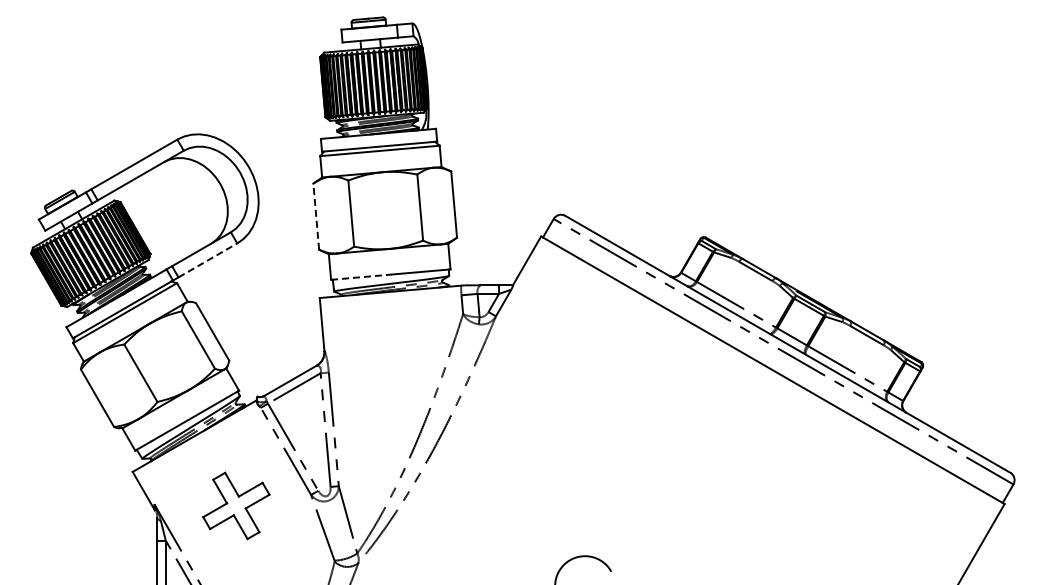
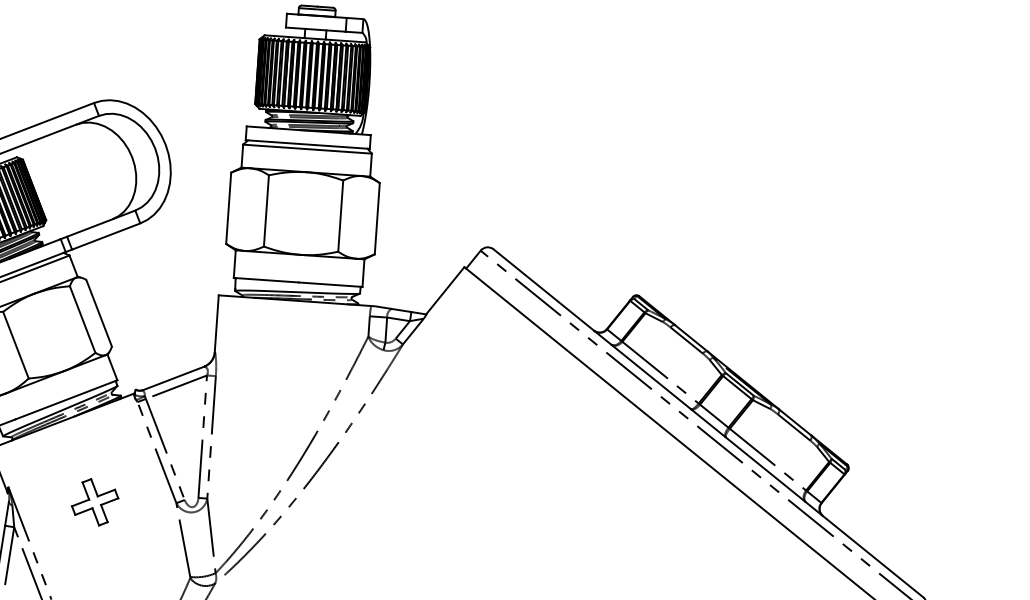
line: (316, 216) -> (228, 208), dashed -> solid
line: (207, 260) -> (105, 236), dashed -> solid
line: (361, 277) -> (266, 280), dashed -> solid
part: (236, 505) -> (95, 501), size x0.62

